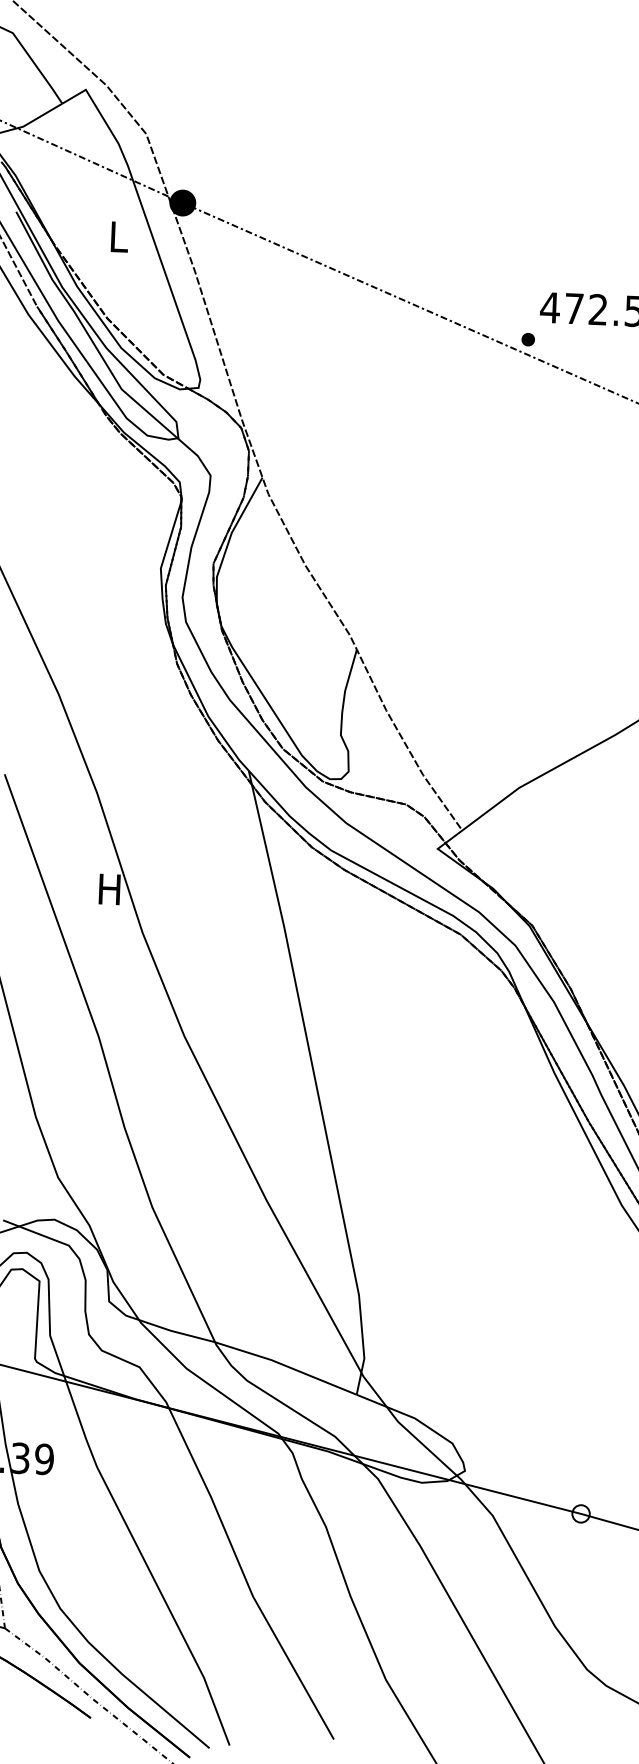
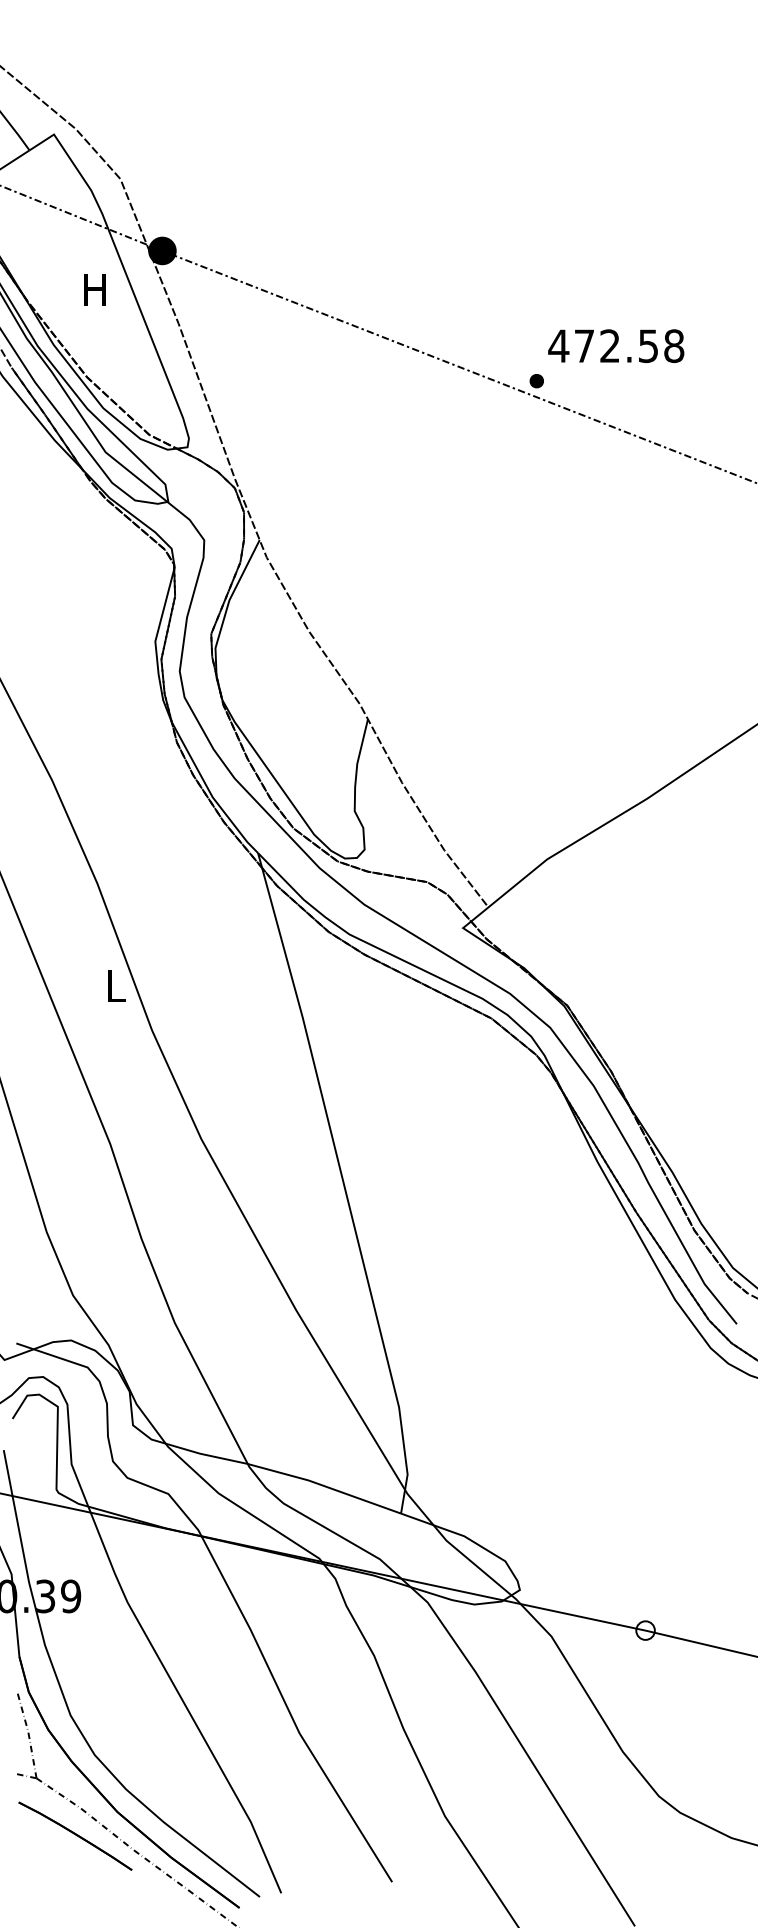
text: (117, 236) -> (94, 289), L -> H
text: (109, 889) -> (114, 985), H -> L

